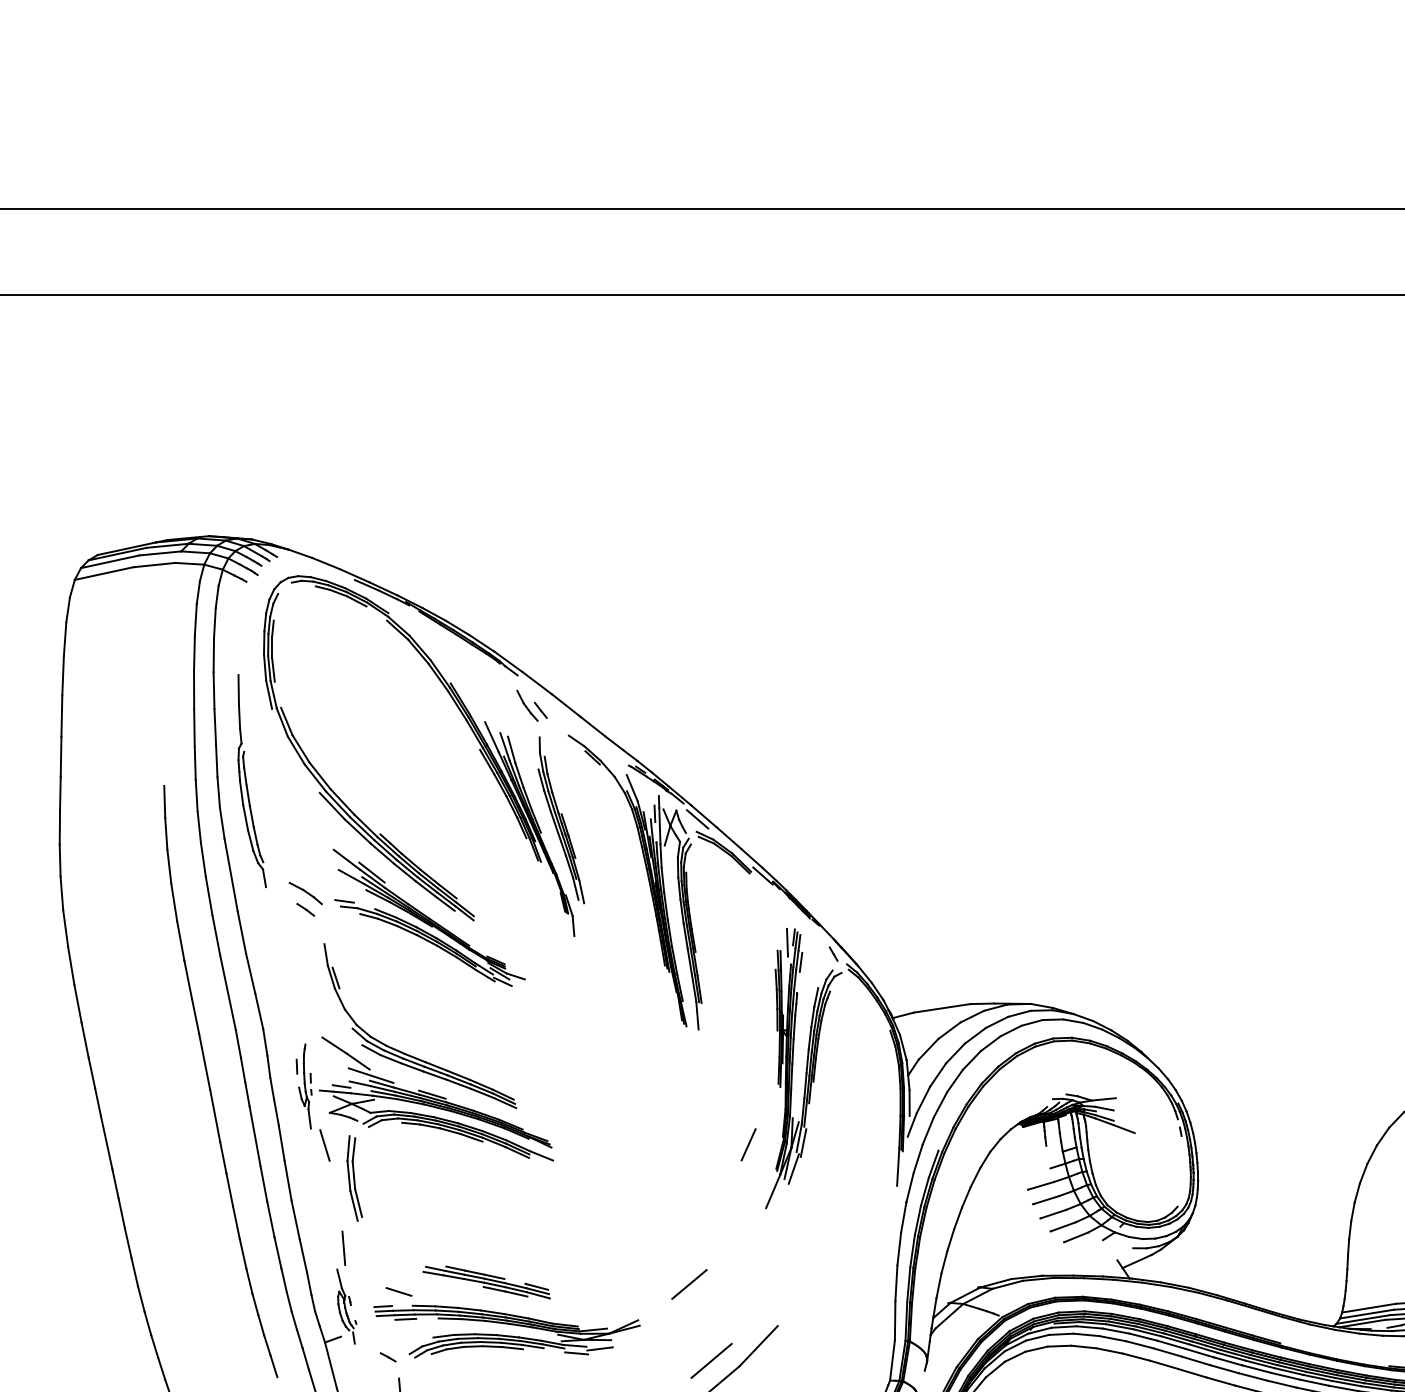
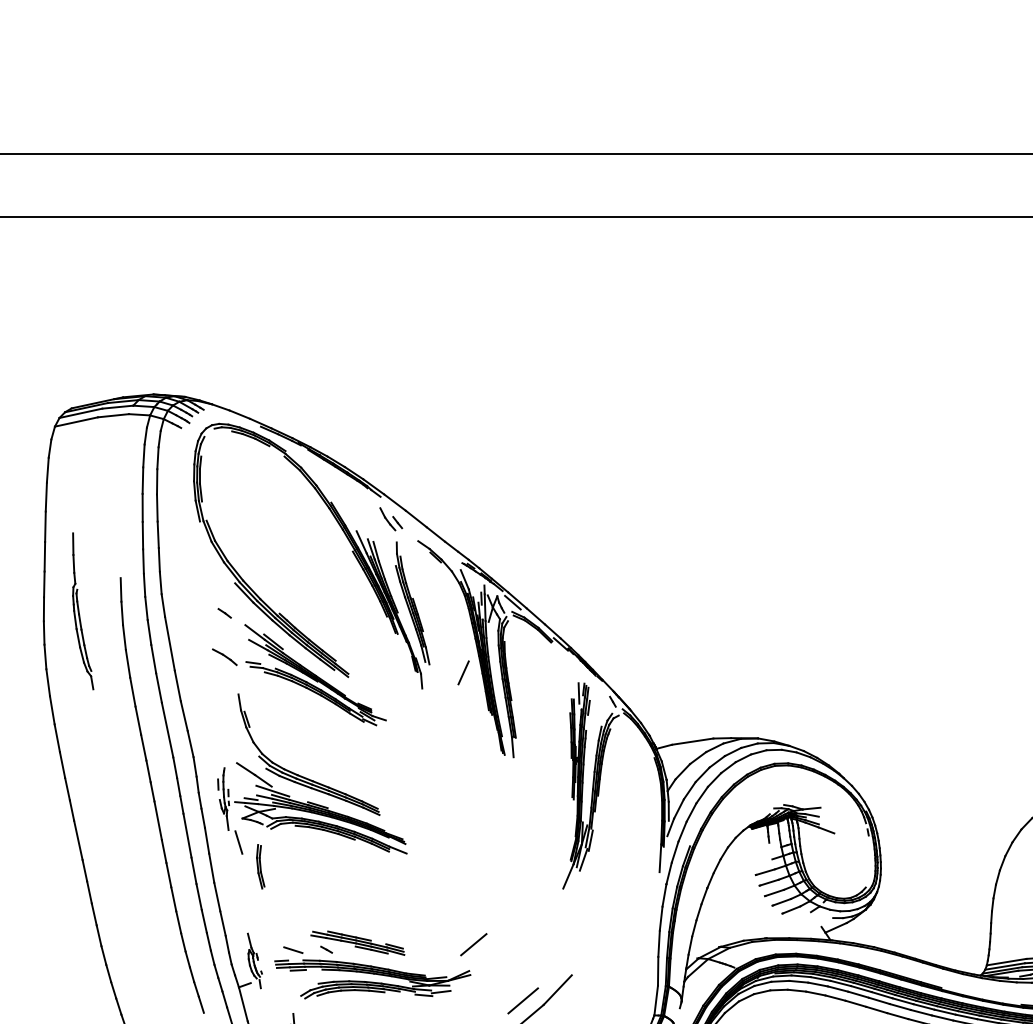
part: (251, 781) -> (82, 611), moved
line: (305, 909) -> (224, 613), moved
line: (748, 1144) -> (463, 672), moved
part: (354, 1178) -> (260, 866), size x0.7
line: (343, 1248) -> (252, 918), removed
line: (689, 1284) -> (473, 944), moved
line: (387, 1357) -> (326, 949), moved

